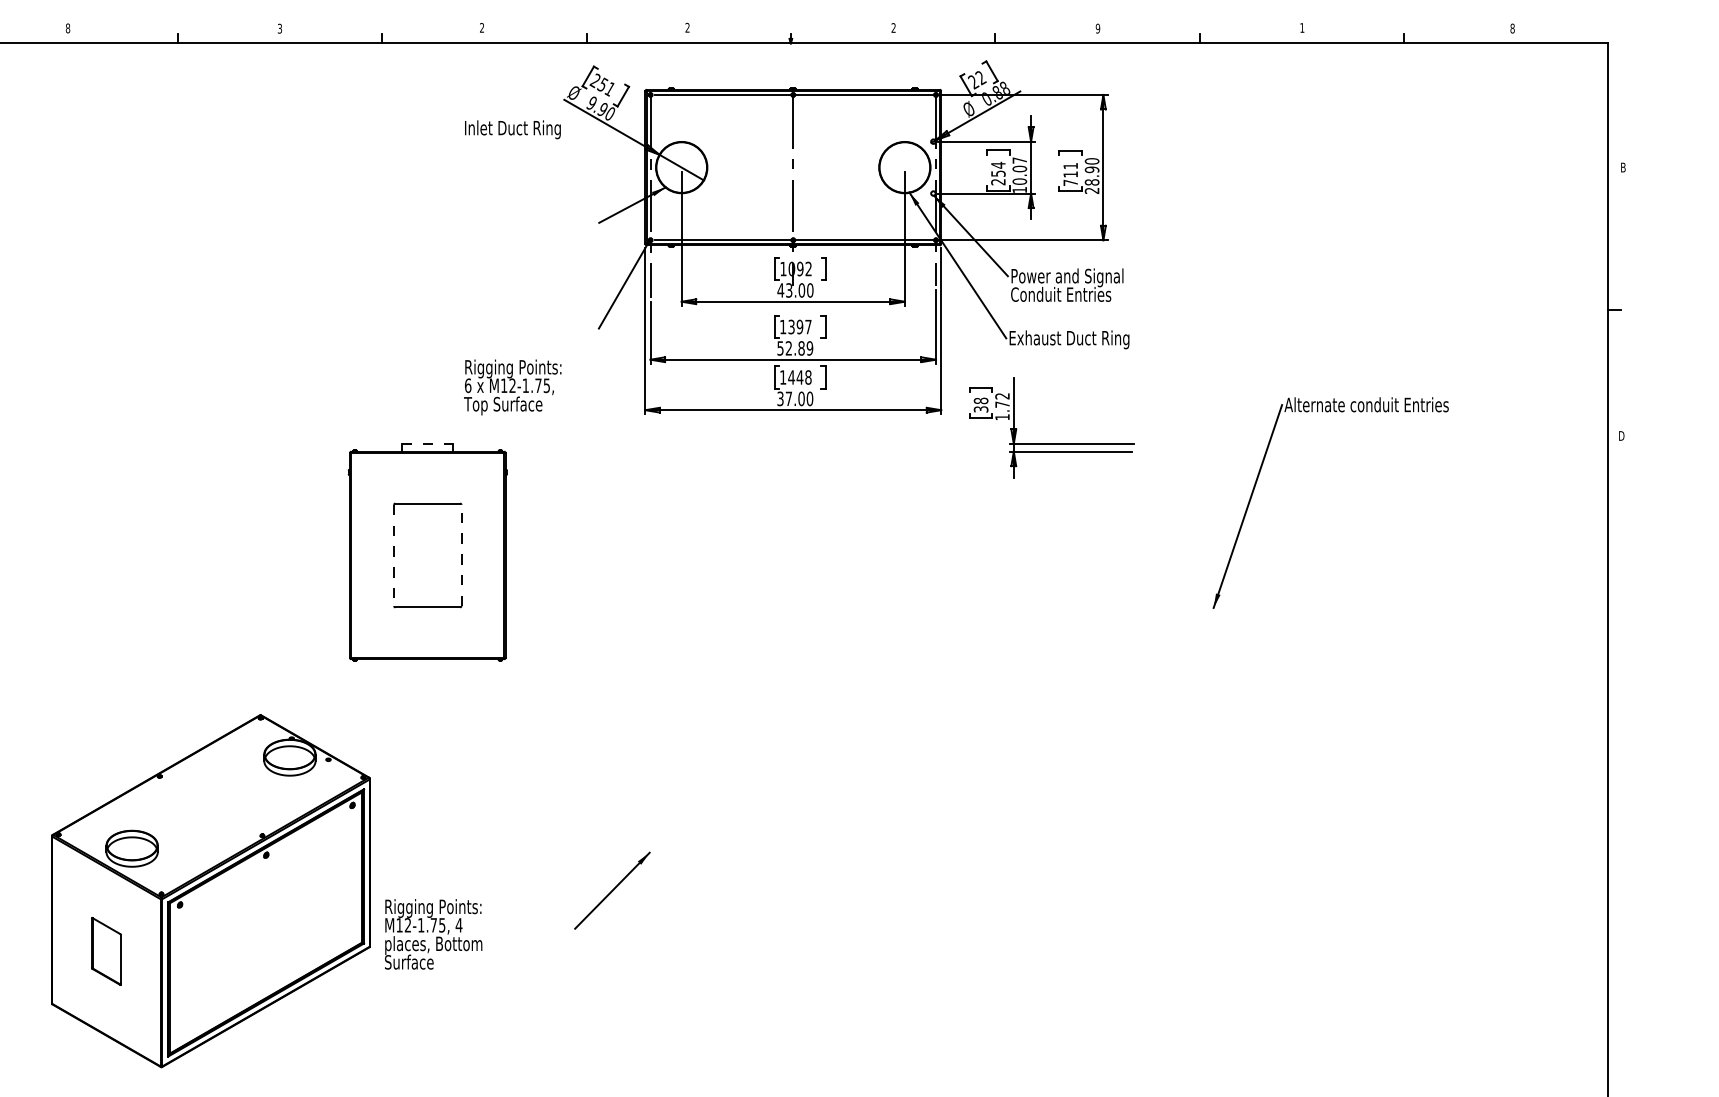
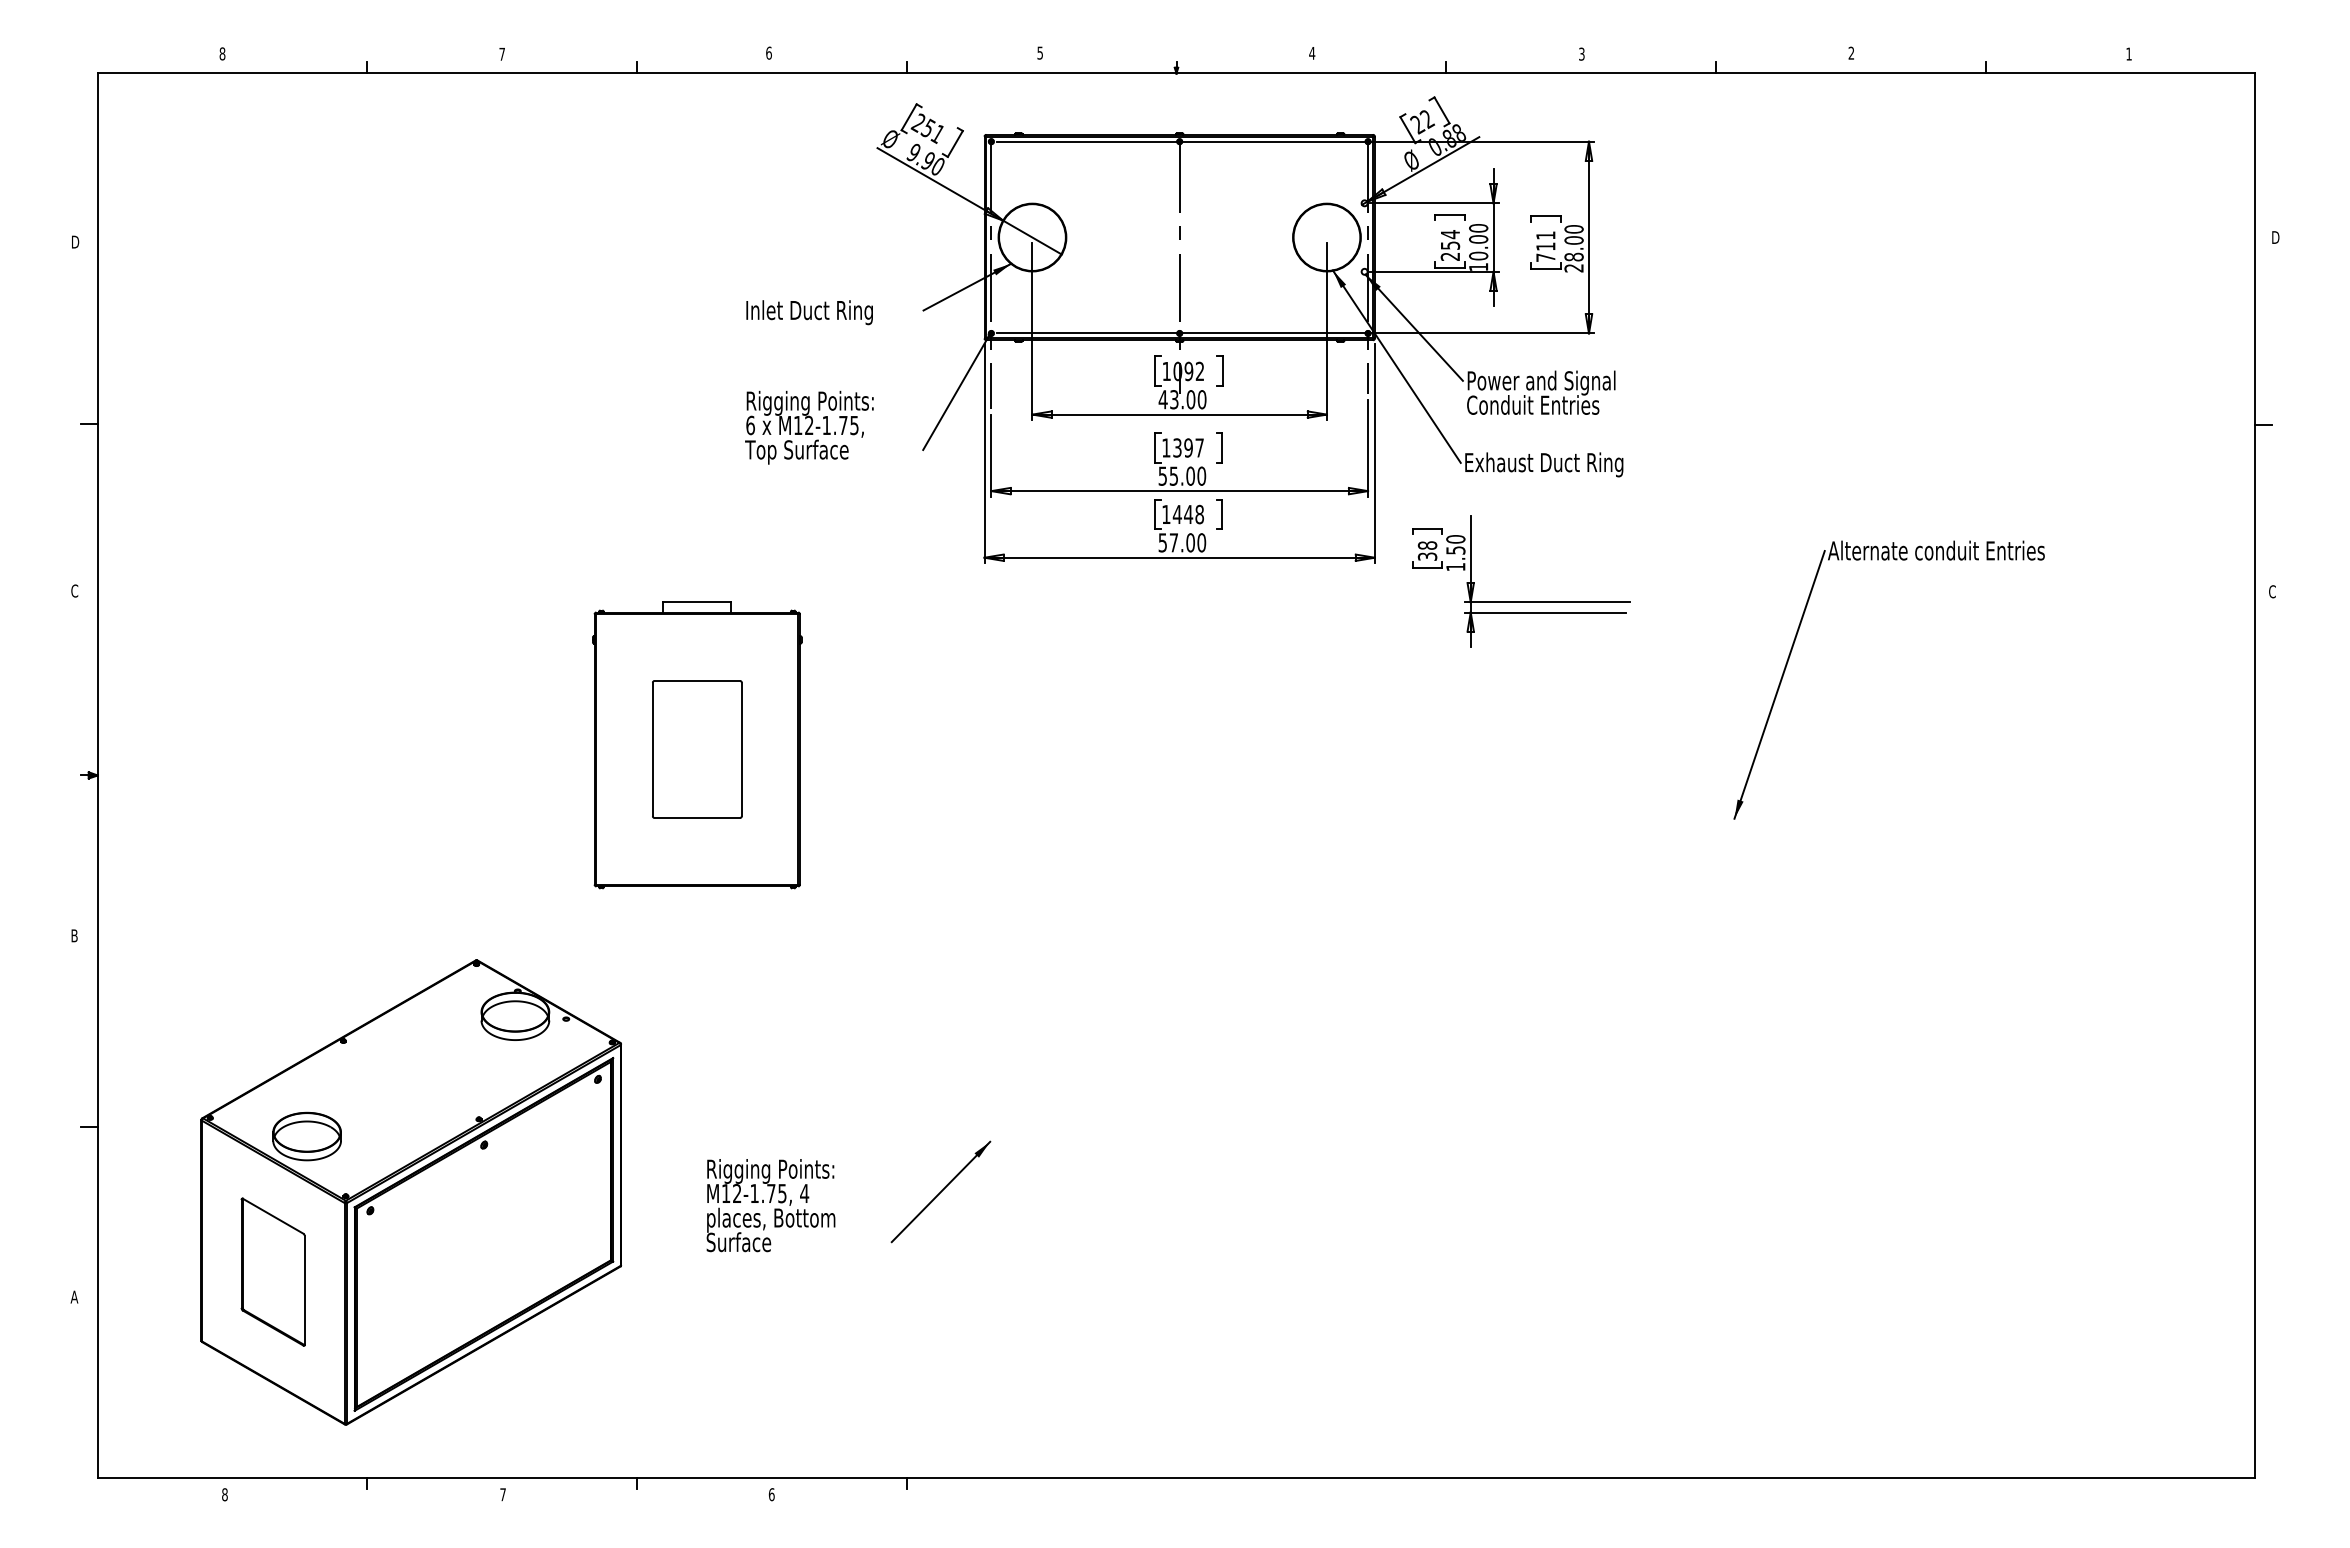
text: (481, 27) -> (768, 52), 2 -> 6
text: (687, 27) -> (1039, 52), 2 -> 5
text: (893, 27) -> (1312, 52), 2 -> 4
text: (1301, 27) -> (1850, 52), 1 -> 2
text: (279, 28) -> (501, 53), 3 -> 7
text: (1097, 28) -> (1581, 53), 9 -> 3
text: (1512, 28) -> (2128, 53), 8 -> 1
text: (512, 129) -> (809, 312), moved
text: (1019, 160) -> (1478, 228), 10.07 -> 10.00
text: (1624, 167) -> (2276, 237), B -> D
text: (1091, 169) -> (1573, 240), 28.90 -> 28.00
text: (799, 347) -> (1187, 475), 52.89 -> 55.00
text: (512, 387) -> (809, 427), moved
text: (780, 398) -> (1162, 542), 37.00 -> 57.00
text: (1002, 400) -> (1455, 544), 1.72 -> 1.50
text: (1621, 435) -> (2272, 591), D -> C
line: (427, 444) -> (697, 602), dashed -> solid
line: (393, 555) -> (652, 749), dashed -> solid
line: (461, 555) -> (741, 749), dashed -> solid
text: (433, 934) -> (770, 1205), moved
part: (105, 951) -> (272, 1271), size x1.67

